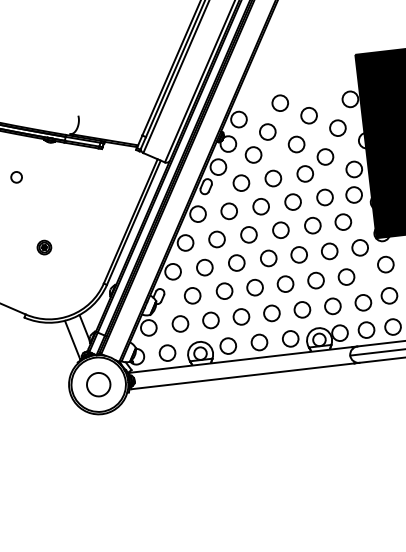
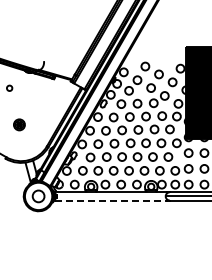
part: (44, 246) -> (19, 124), size x1.6
line: (243, 376) -> (111, 200), solid -> dashed

